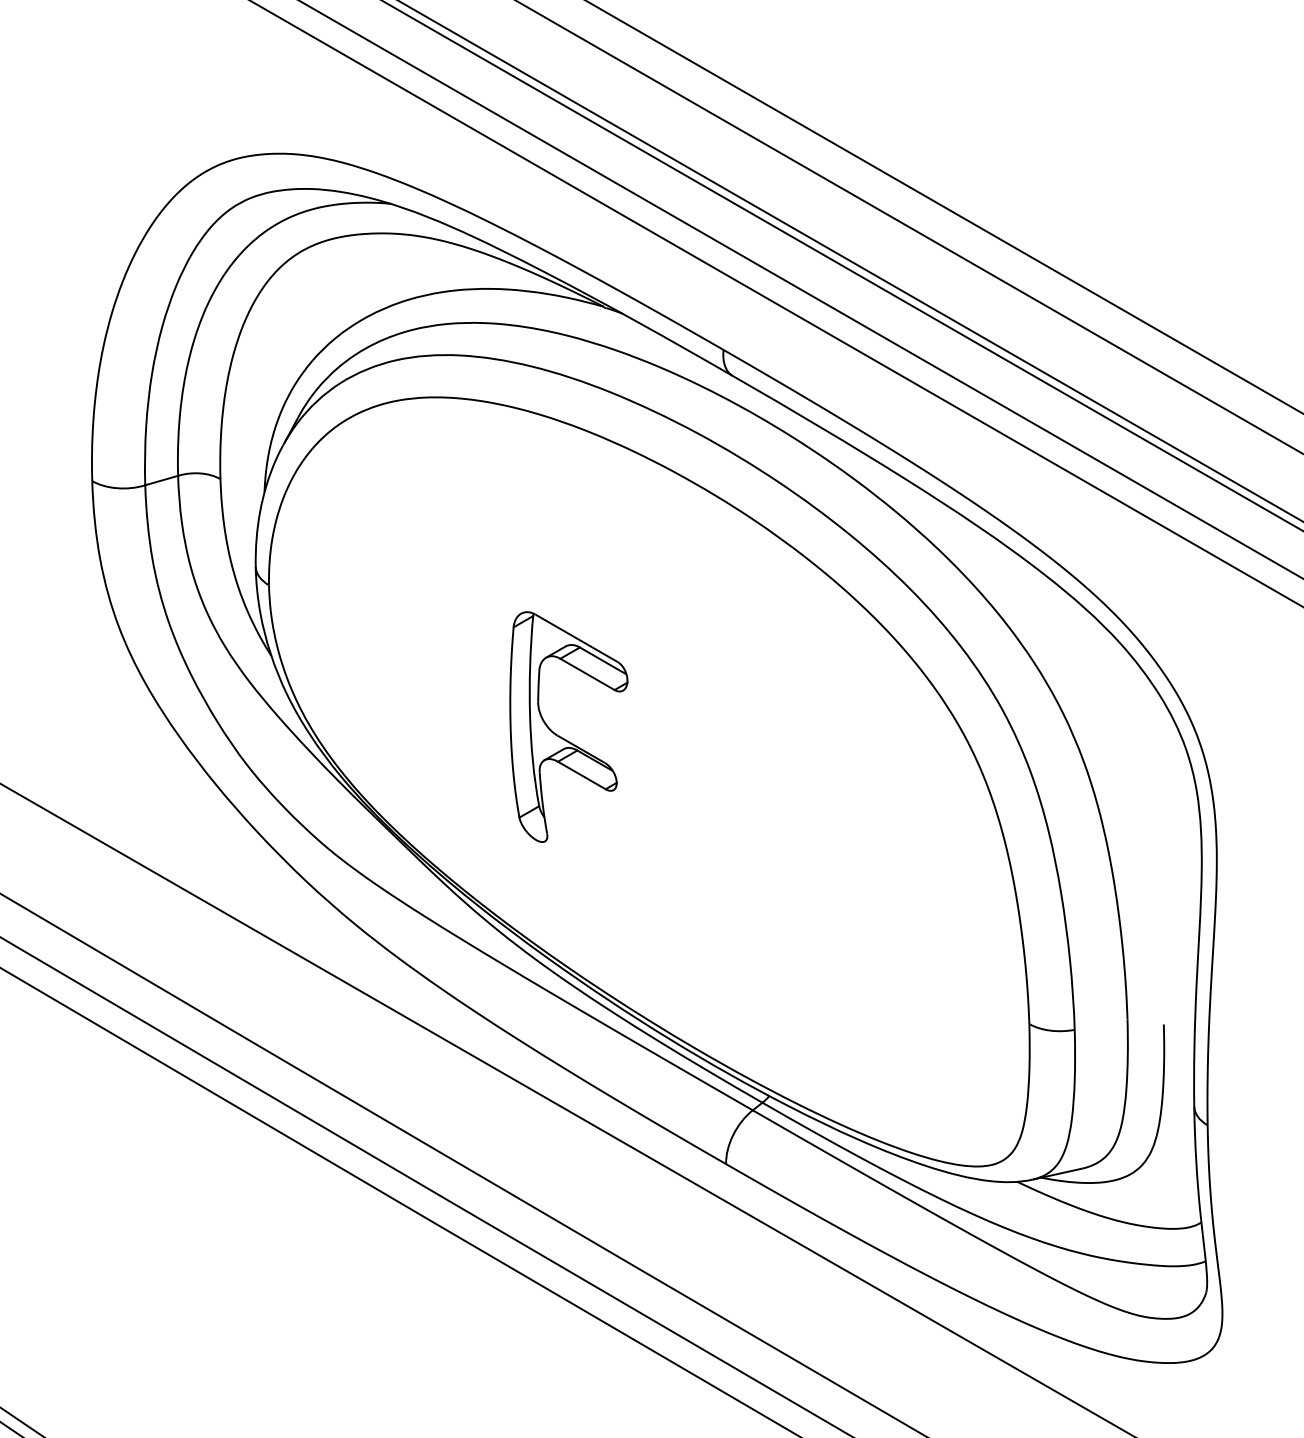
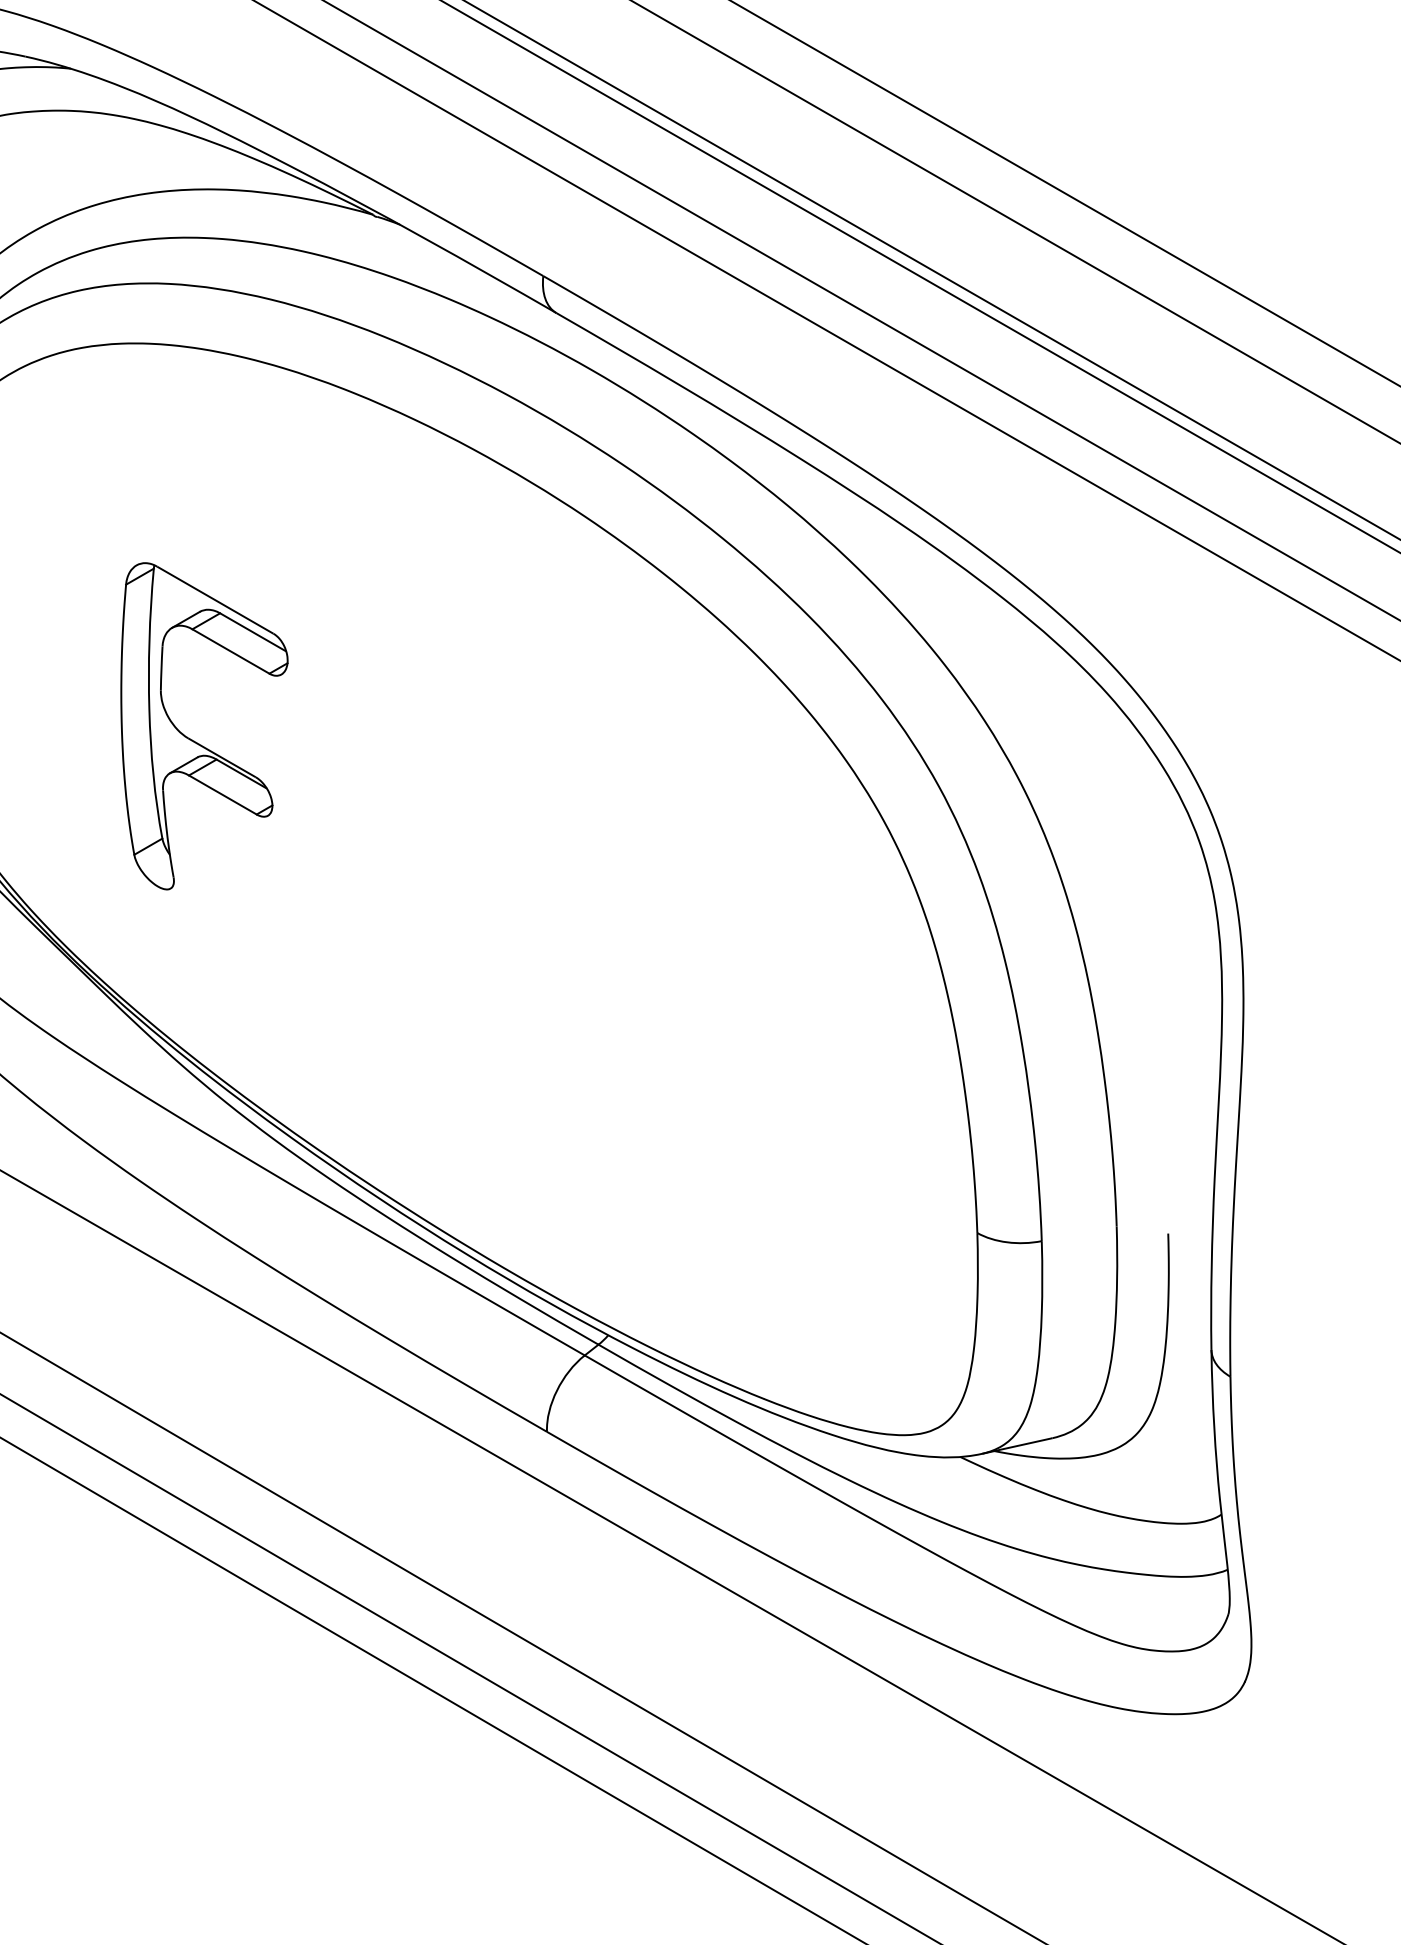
part: (561, 736) -> (194, 739), moved

